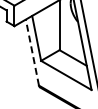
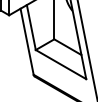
line: (32, 52) -> (27, 41), dashed -> solid

